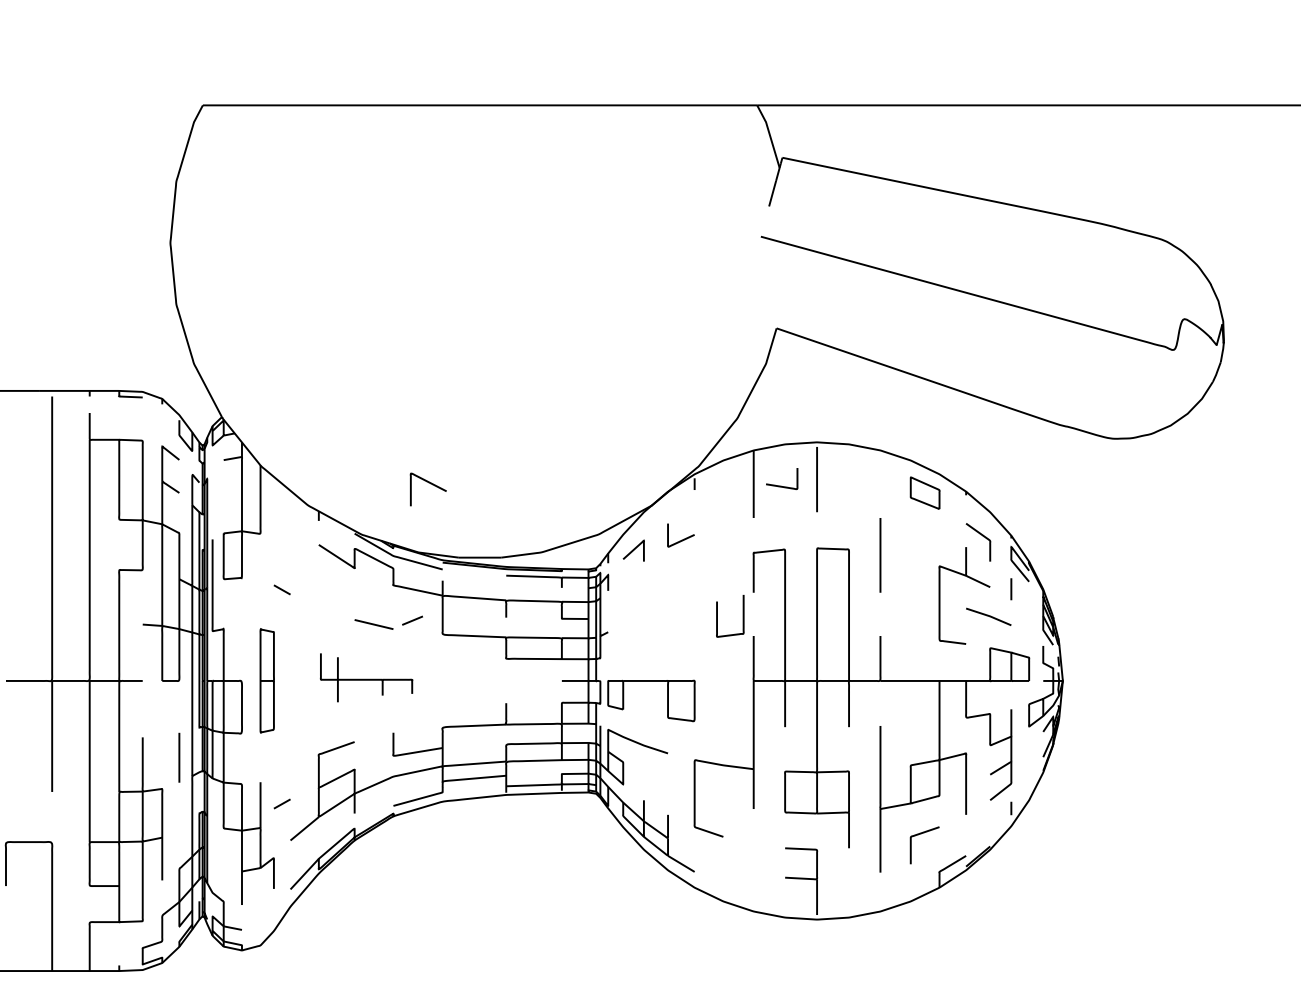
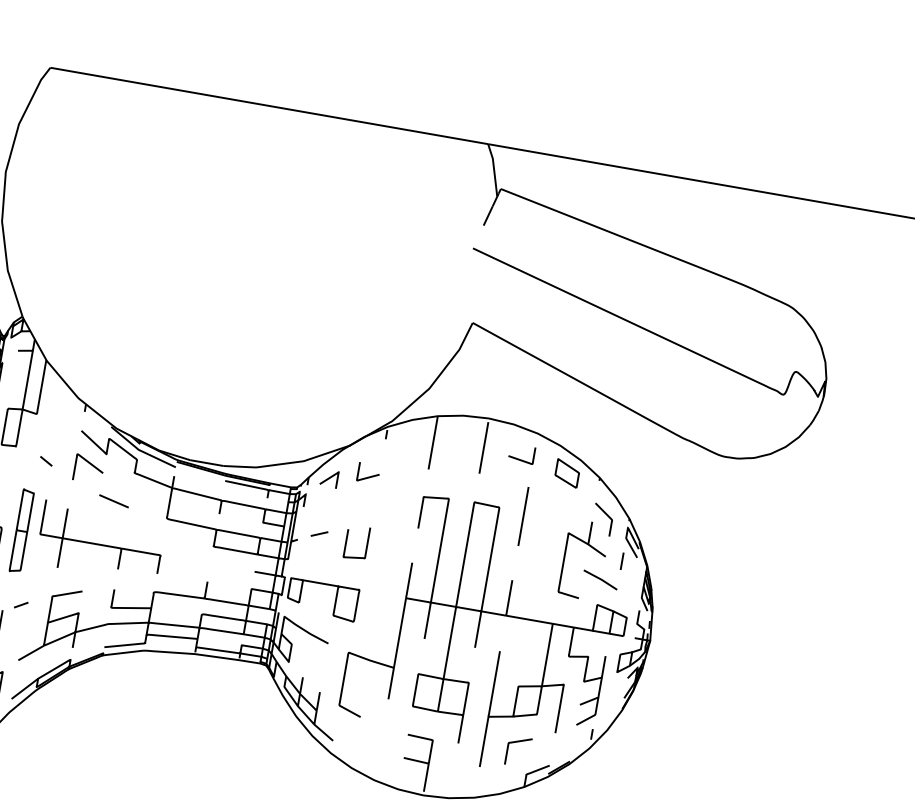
curve: (430, 484) -> (91, 465), moved
curve: (781, 485) -> (520, 459), moved
curve: (742, 616) -> (366, 544), moved
line: (412, 620) -> (319, 533), moved
part: (366, 677) -> (100, 542), size x1.67
line: (281, 803) -> (20, 604), moved

